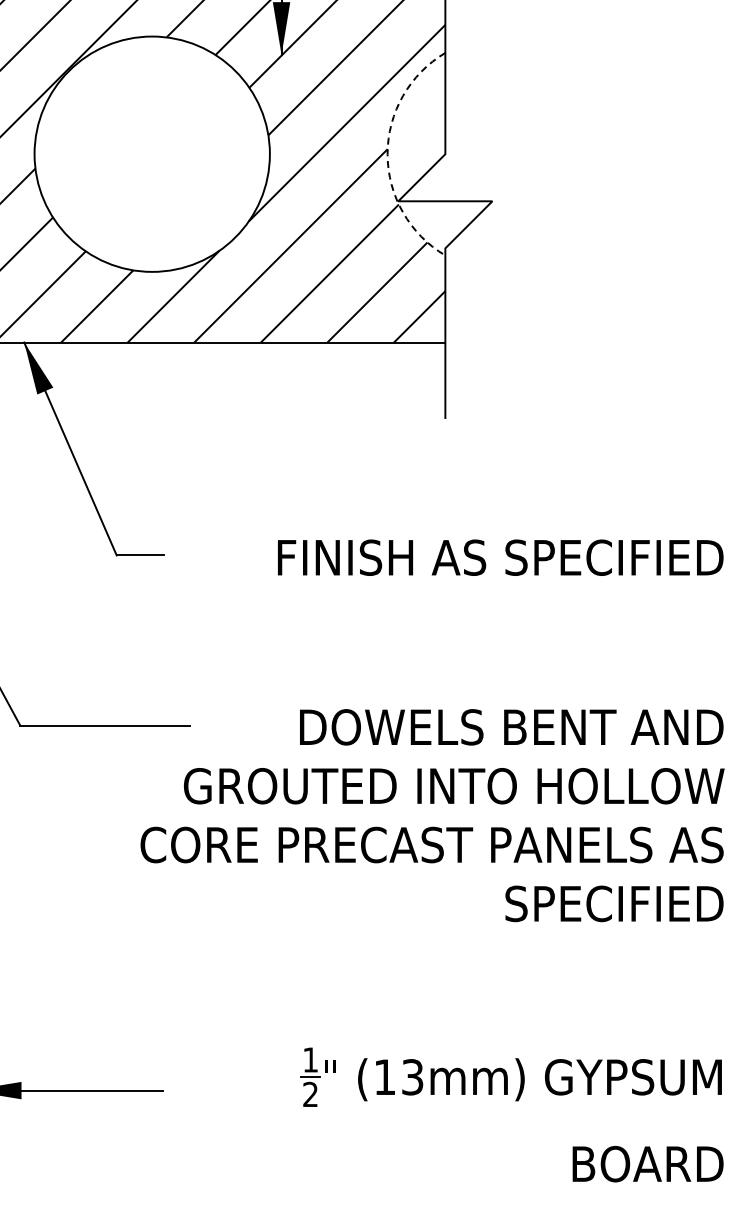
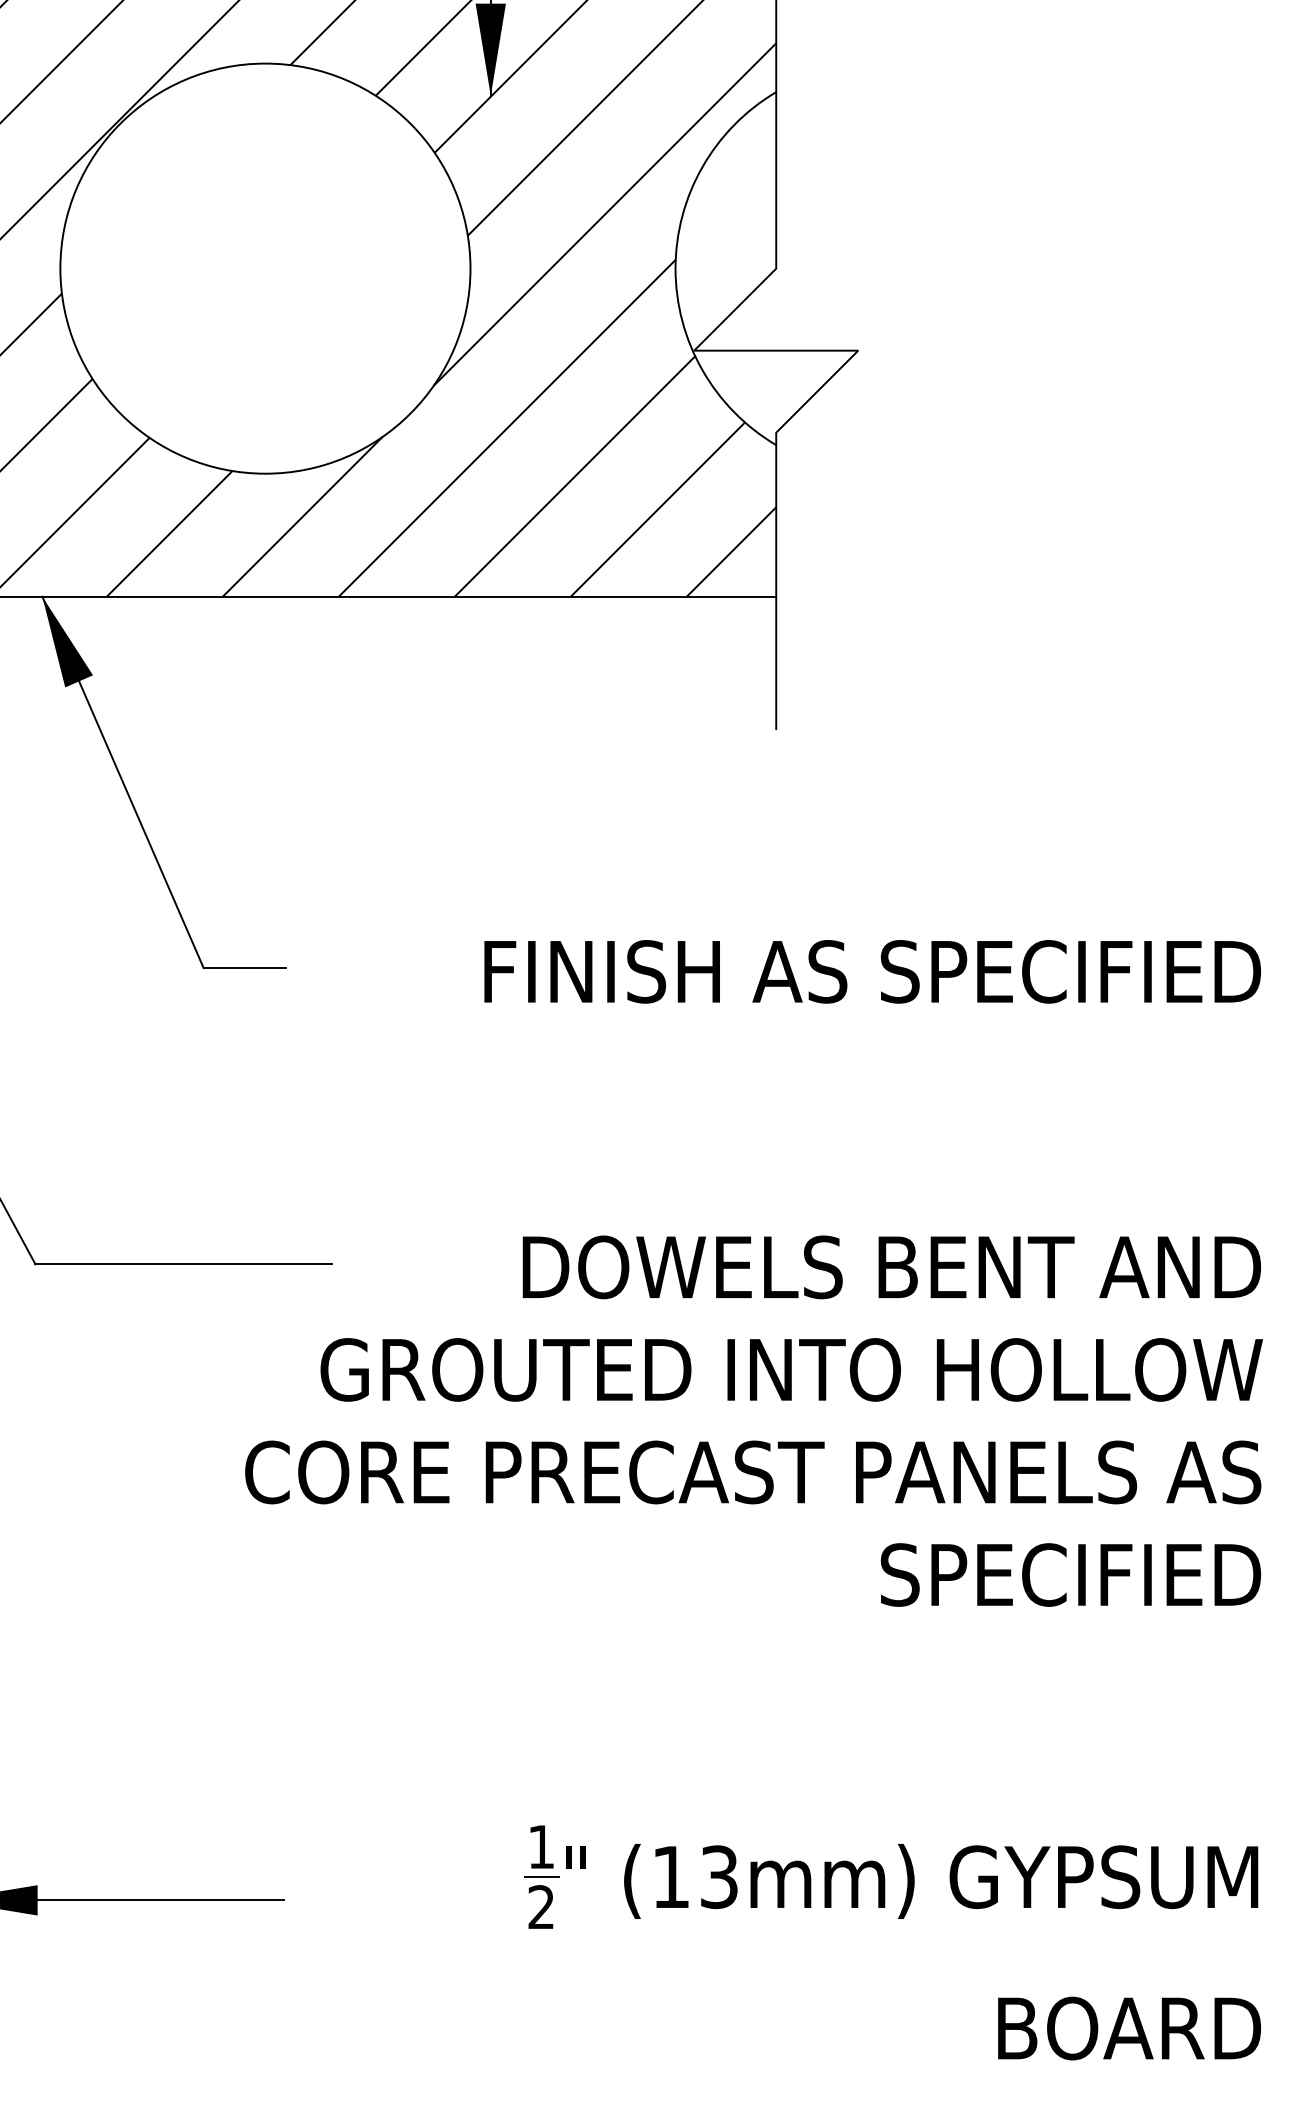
arc: (387, 154) -> (675, 269), dashed -> solid

